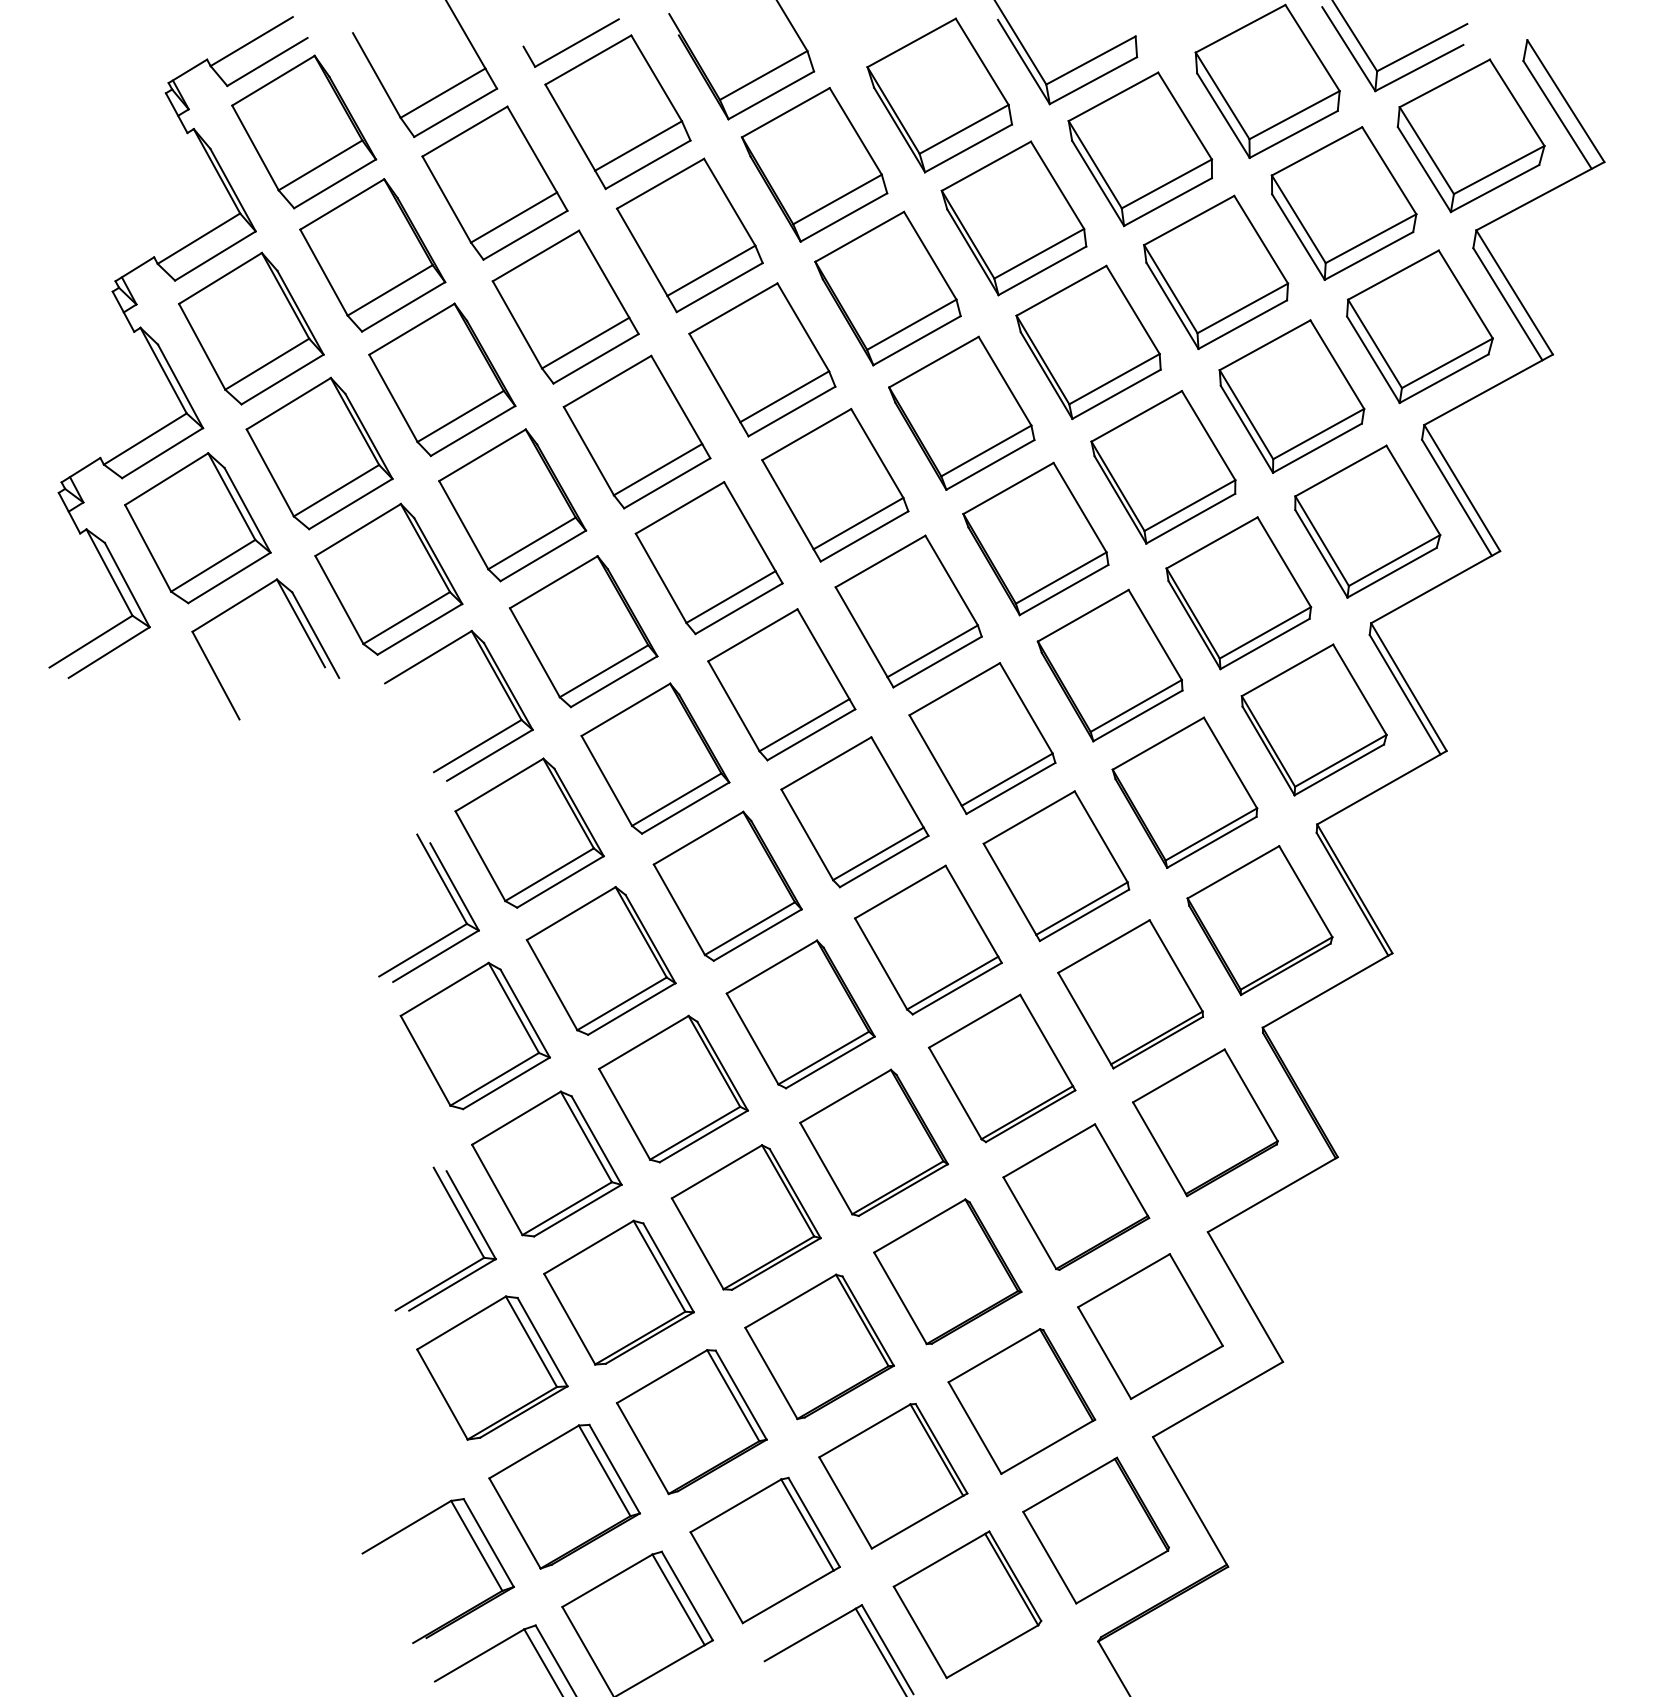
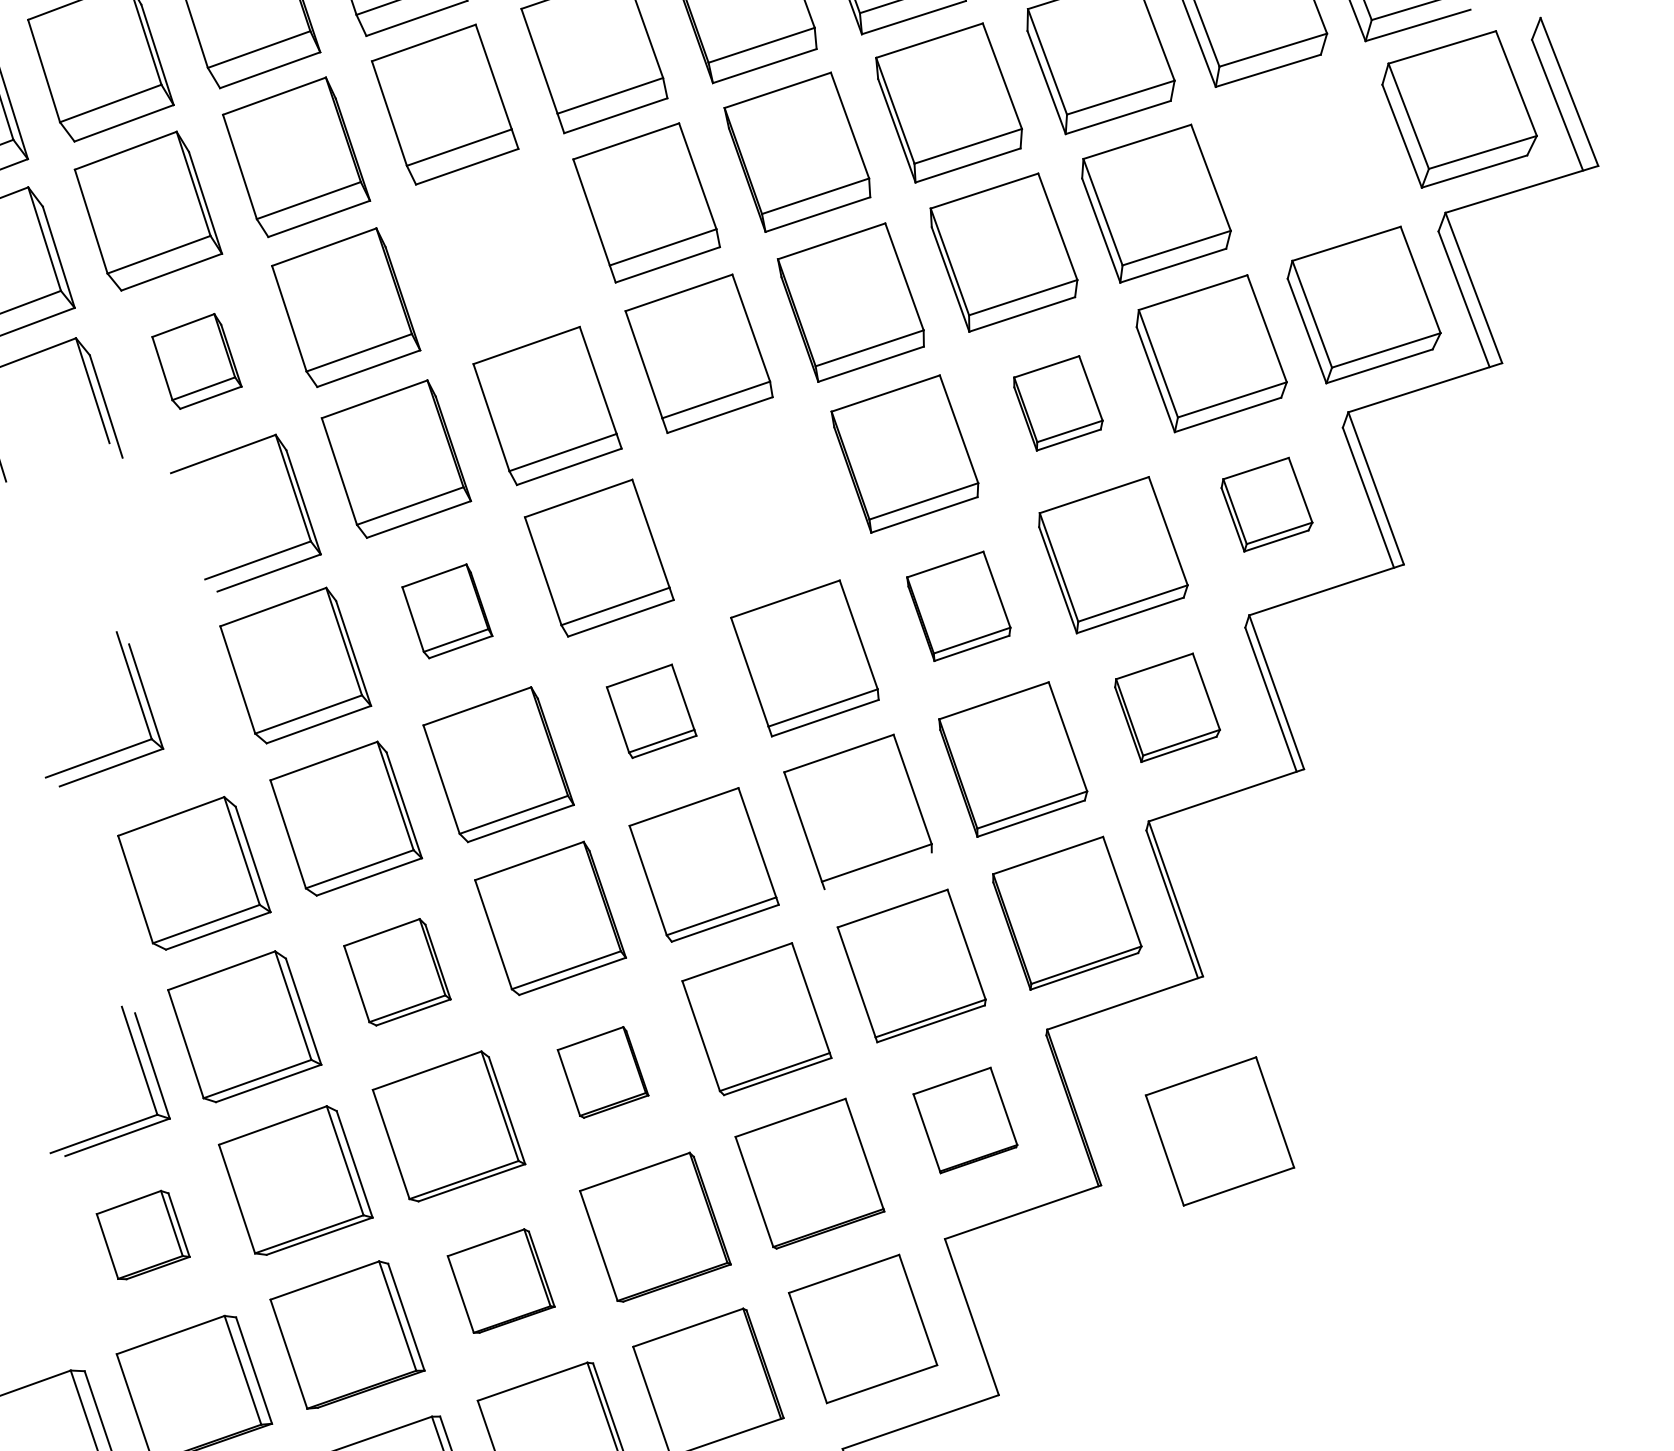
part: (1343, 203) -> (1307, 155), removed
part: (636, 431) -> (495, 253), removed
part: (1163, 467) -> (1057, 403), size x0.6
part: (1367, 521) -> (1266, 504), size x0.6
part: (388, 578) -> (196, 360), size x0.6
part: (908, 611) -> (751, 505), removed
part: (1109, 665) -> (957, 606), size x0.7
part: (1313, 719) -> (1166, 707), size x0.7
part: (655, 758) -> (447, 611), size x0.6
part: (854, 812) -> (651, 711), size x0.6
part: (450, 896) -> (139, 706), moved
line: (1084, 914) -> (878, 869), removed
part: (673, 1088) -> (397, 971), size x0.7
part: (1434, 1088) -> (1220, 1131), added
part: (1205, 1122) -> (965, 1120), size x0.7
part: (874, 1142) -> (603, 1072), size x0.6
part: (819, 1346) -> (501, 1281), size x0.7
part: (492, 1367) -> (143, 1235), size x0.6

